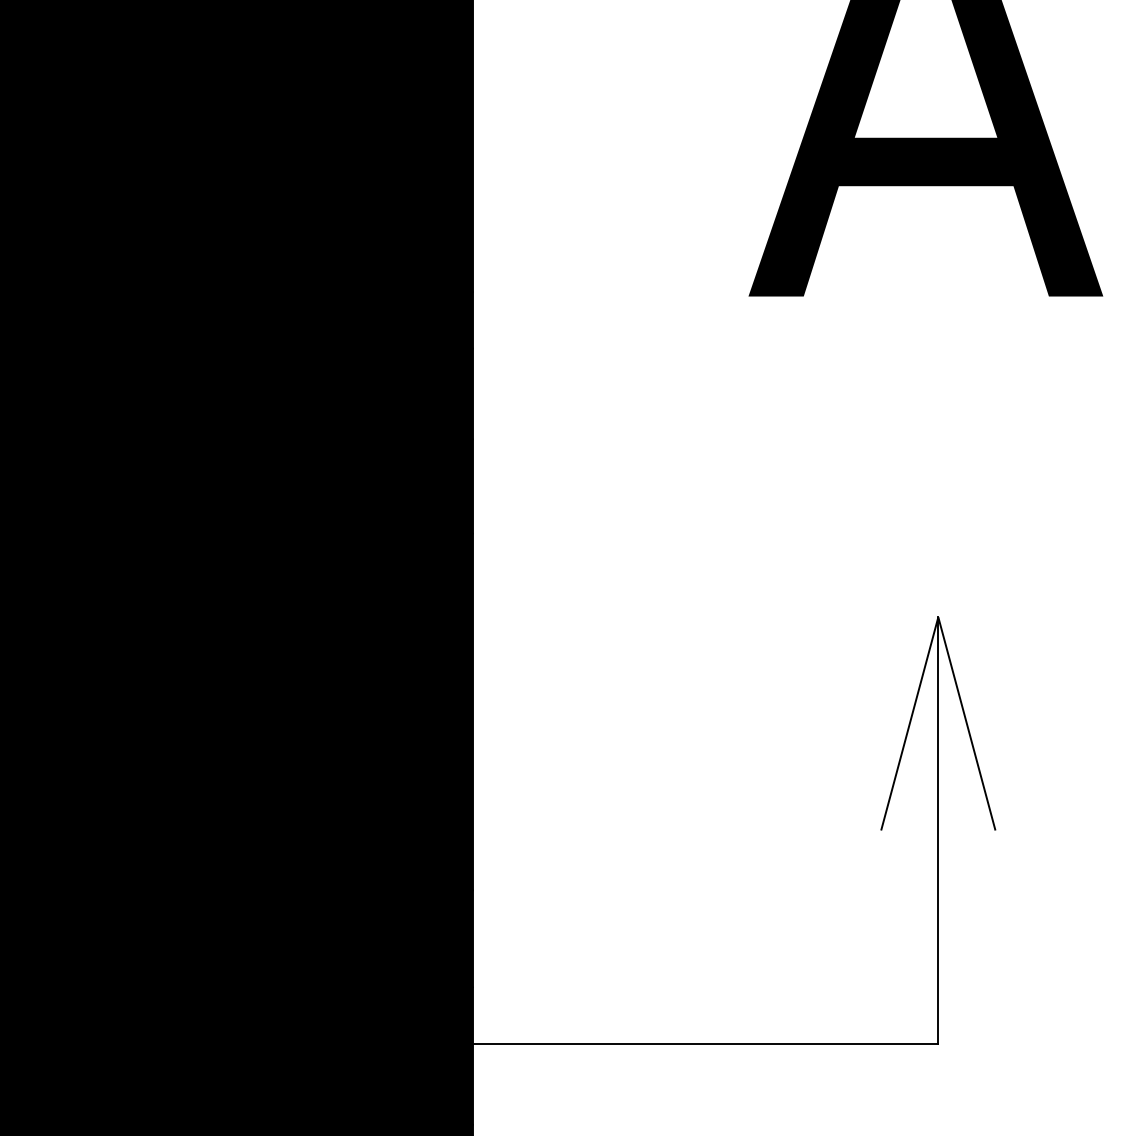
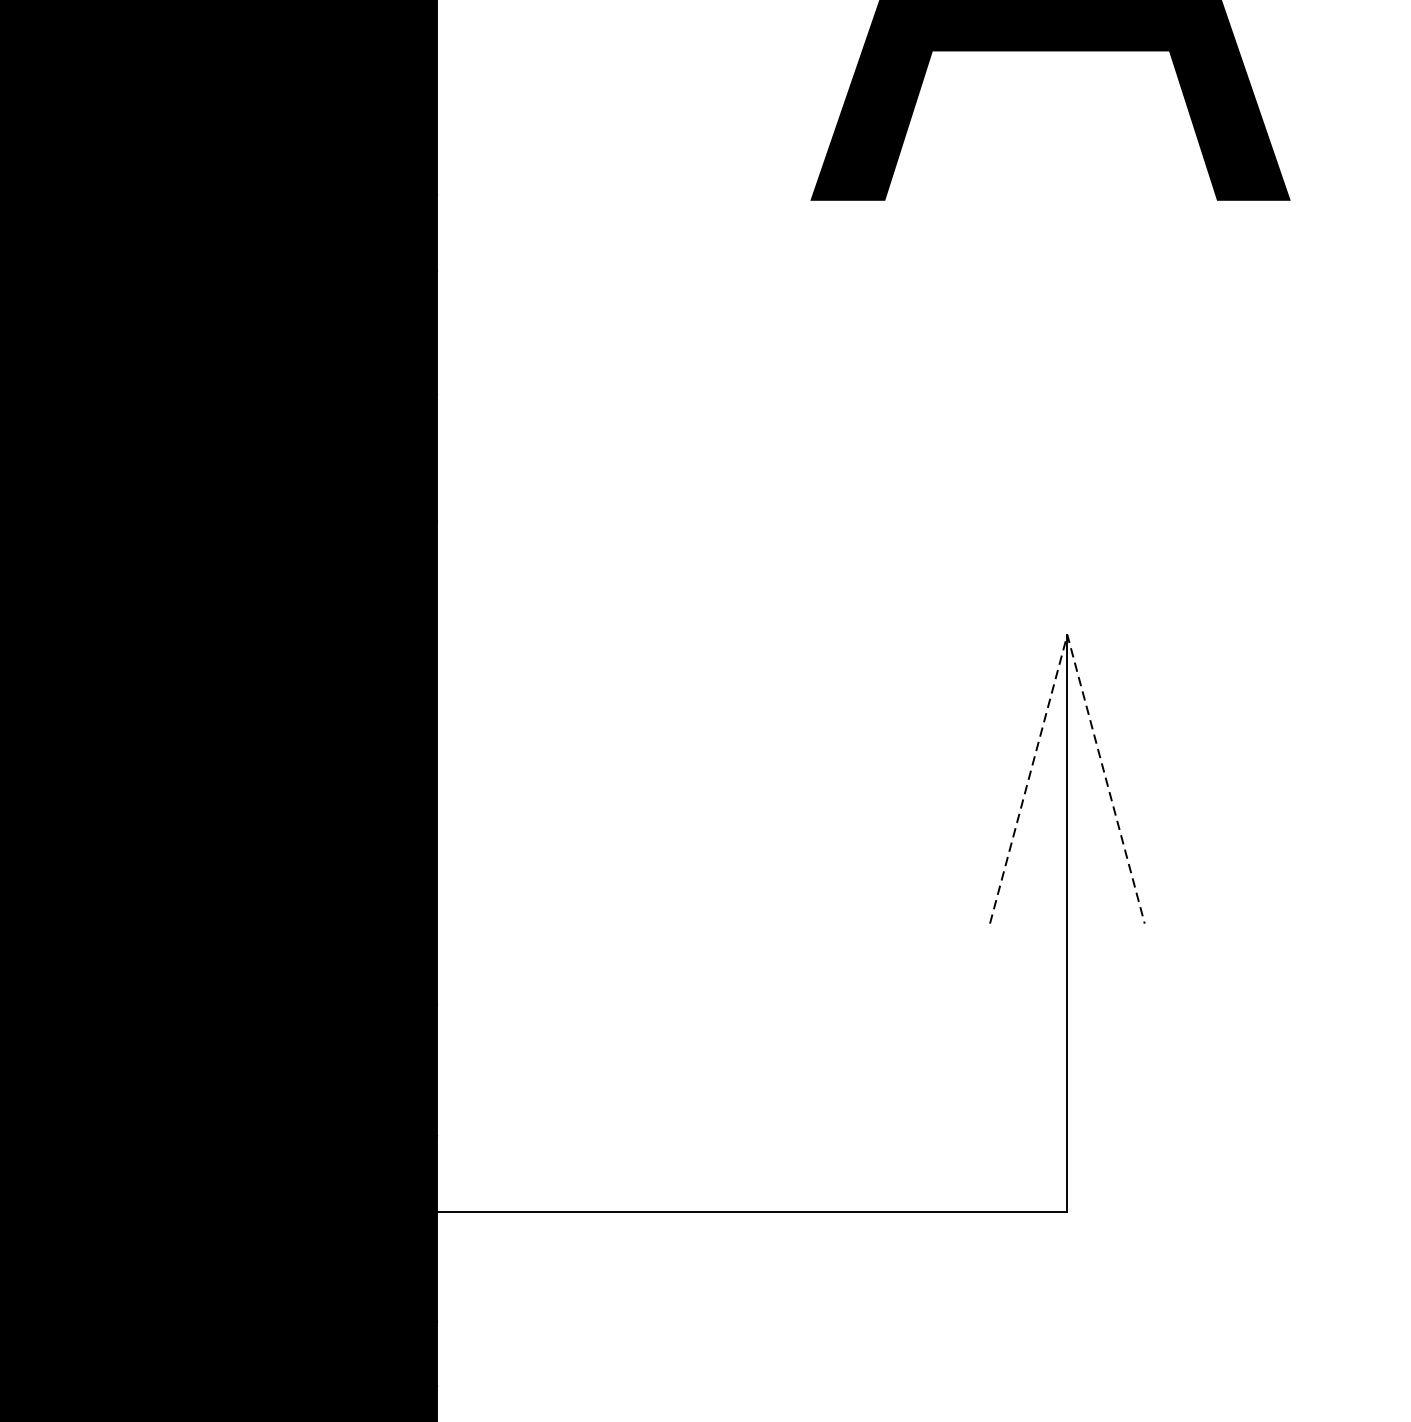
line: (938, 617) -> (1067, 635), solid -> dashed

